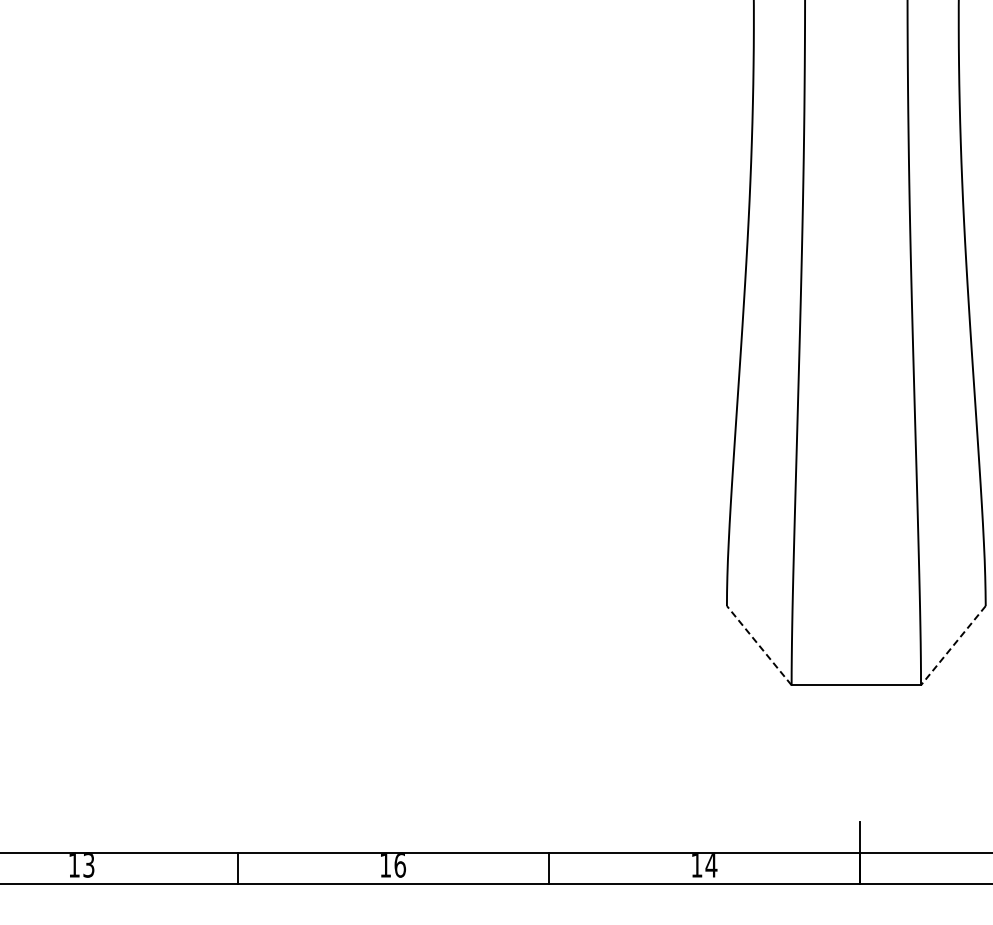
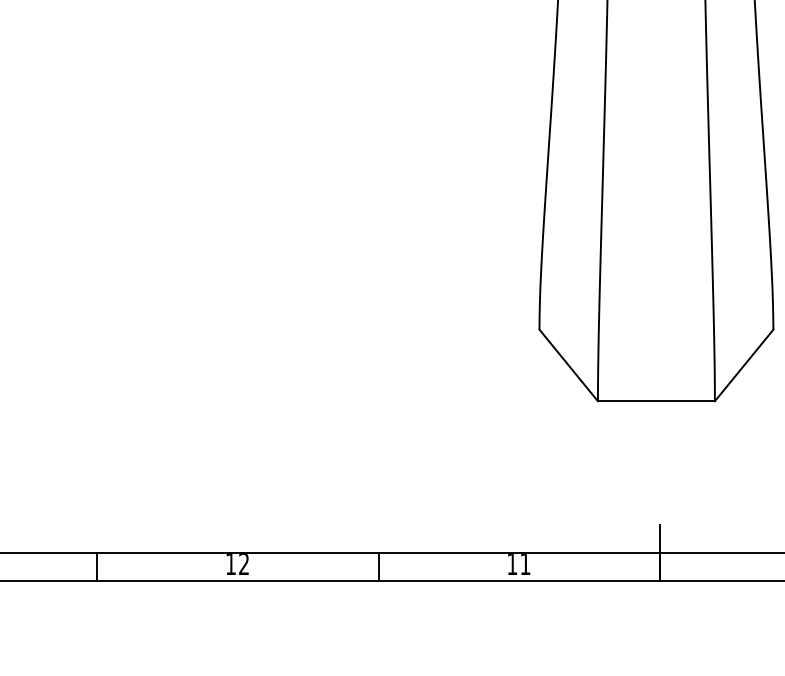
line: (758, 645) -> (568, 365), dashed -> solid
line: (953, 646) -> (744, 366), dashed -> solid
text: (399, 865) -> (243, 564), 16 -> 12
text: (711, 865) -> (525, 564), 14 -> 11

